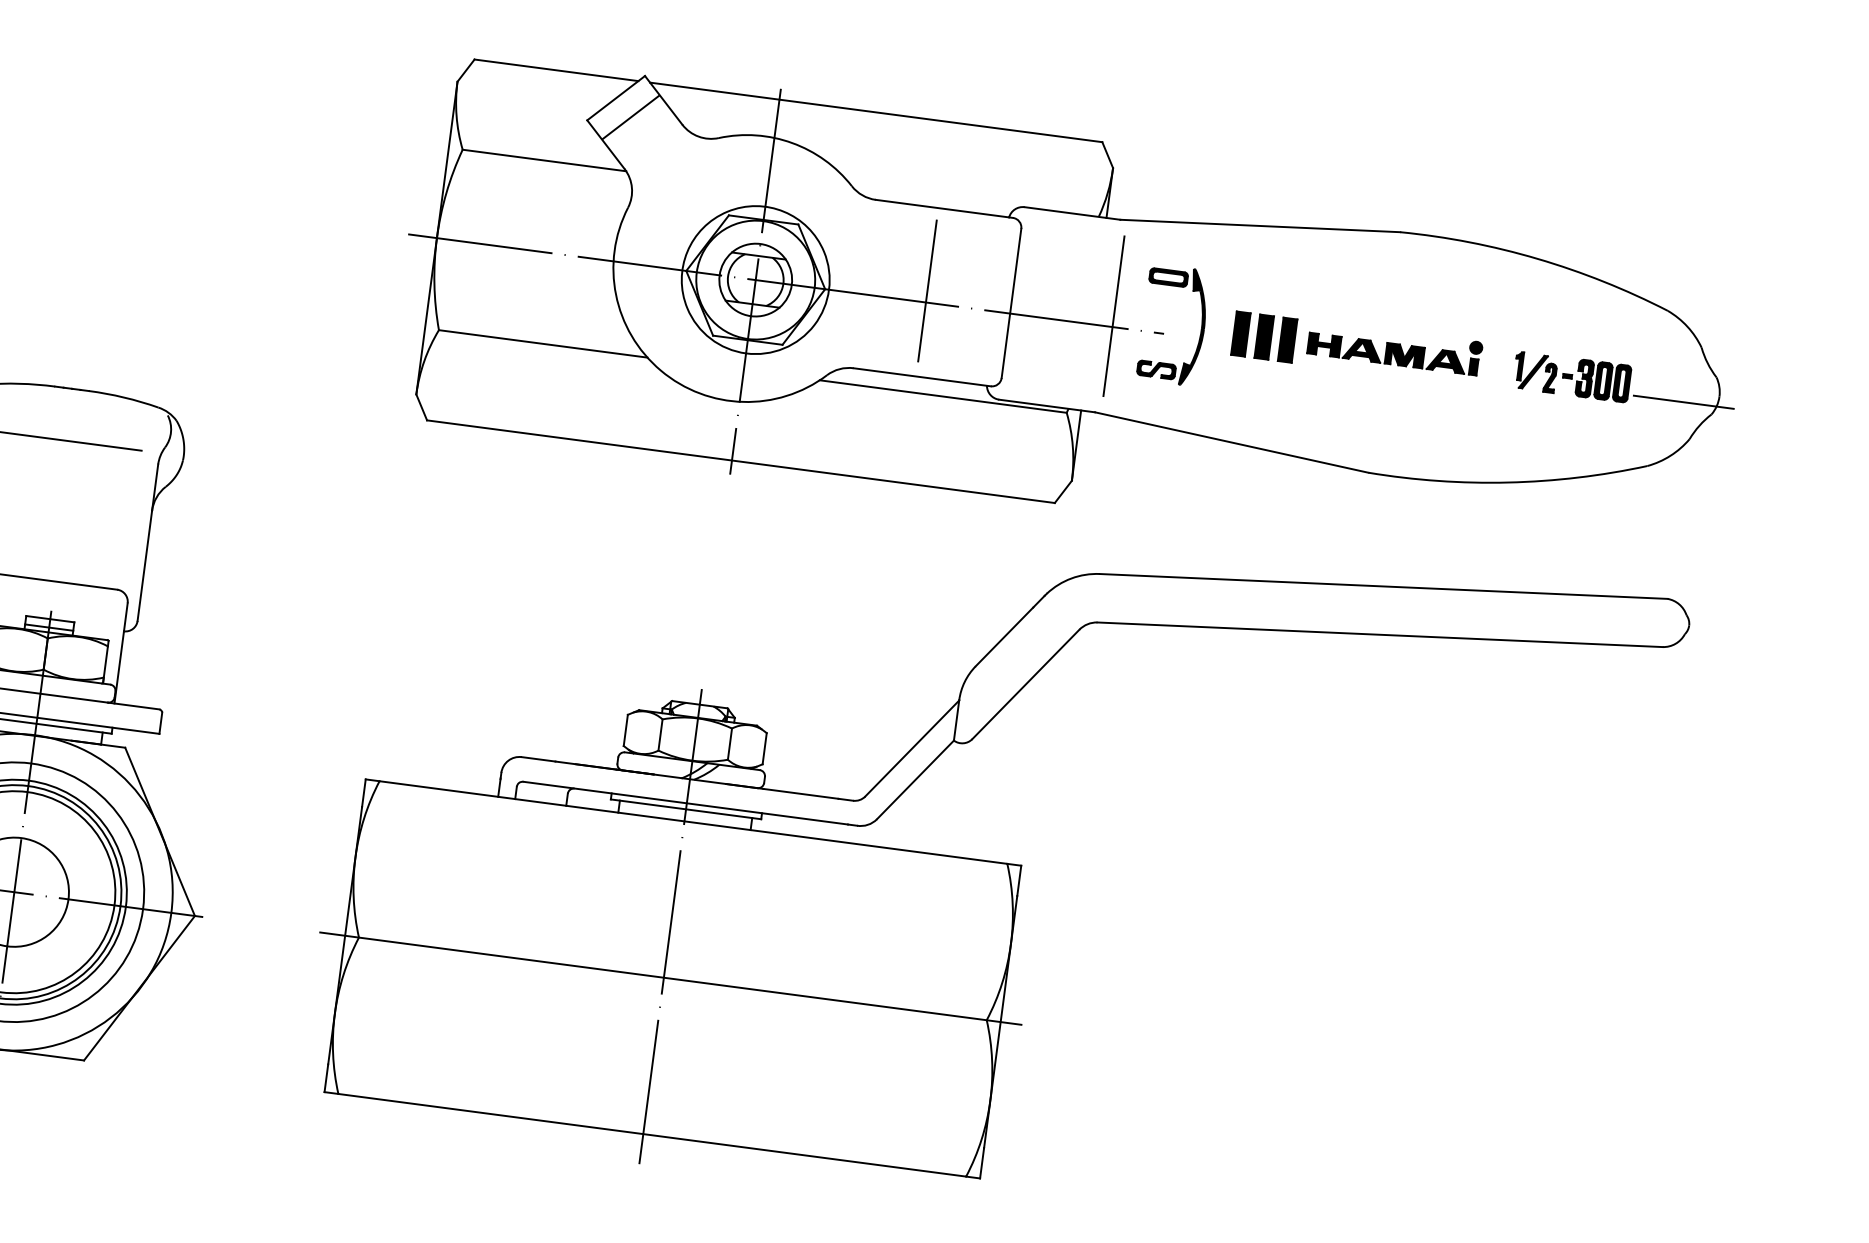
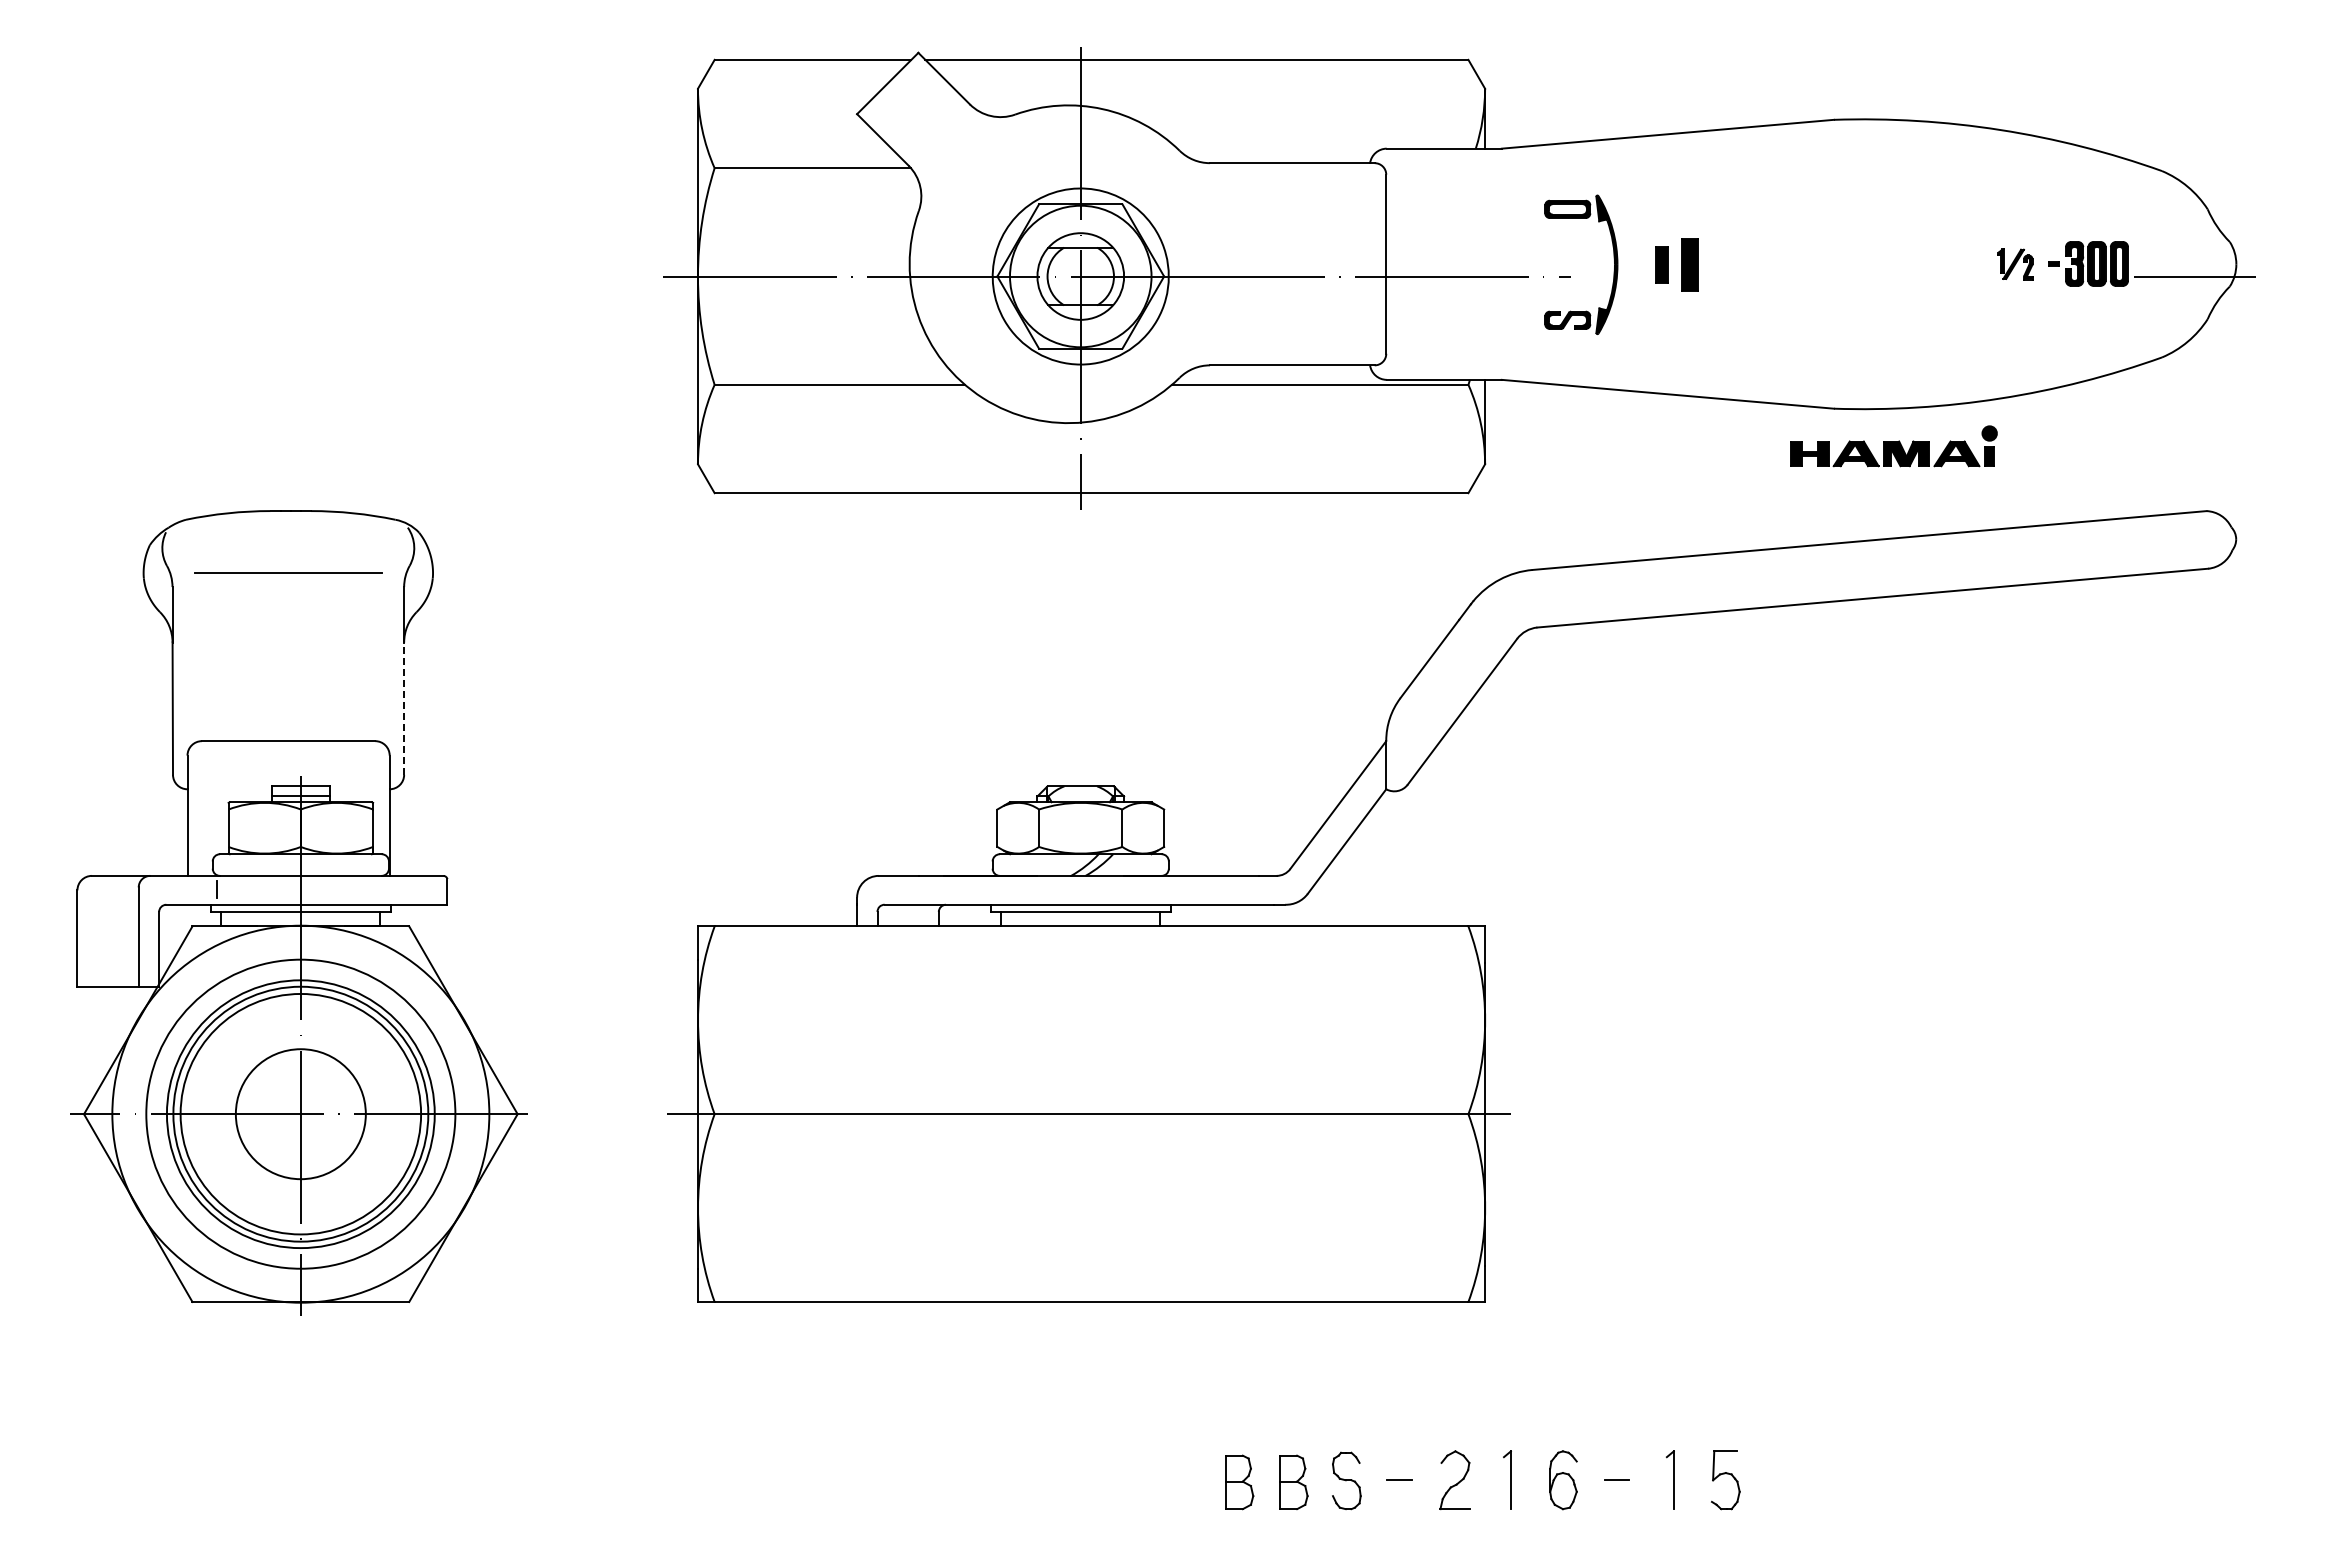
line: (630, 117) -> (907, 103), removed
line: (927, 290) -> (1285, 262), removed
line: (1114, 316) -> (1509, 263), removed
part: (1240, 333) -> (1661, 264), size x0.7
part: (1287, 339) -> (1717, 264), removed
part: (1394, 348) -> (1893, 446), moved
part: (1535, 372) -> (2015, 264), size x0.7
line: (145, 565) -> (404, 708), solid -> dashed
line: (670, 926) -> (1080, 1052), removed

